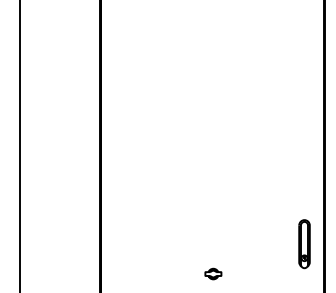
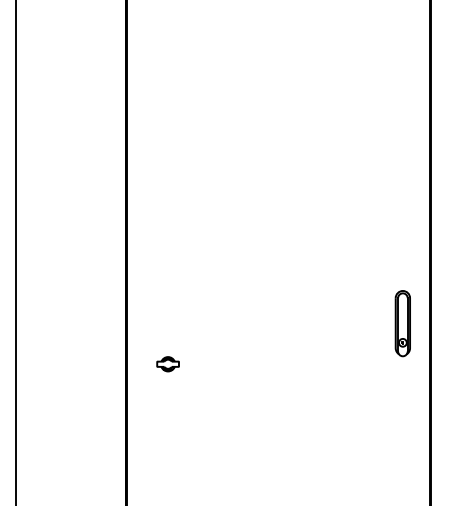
part: (212, 274) -> (167, 364), moved

